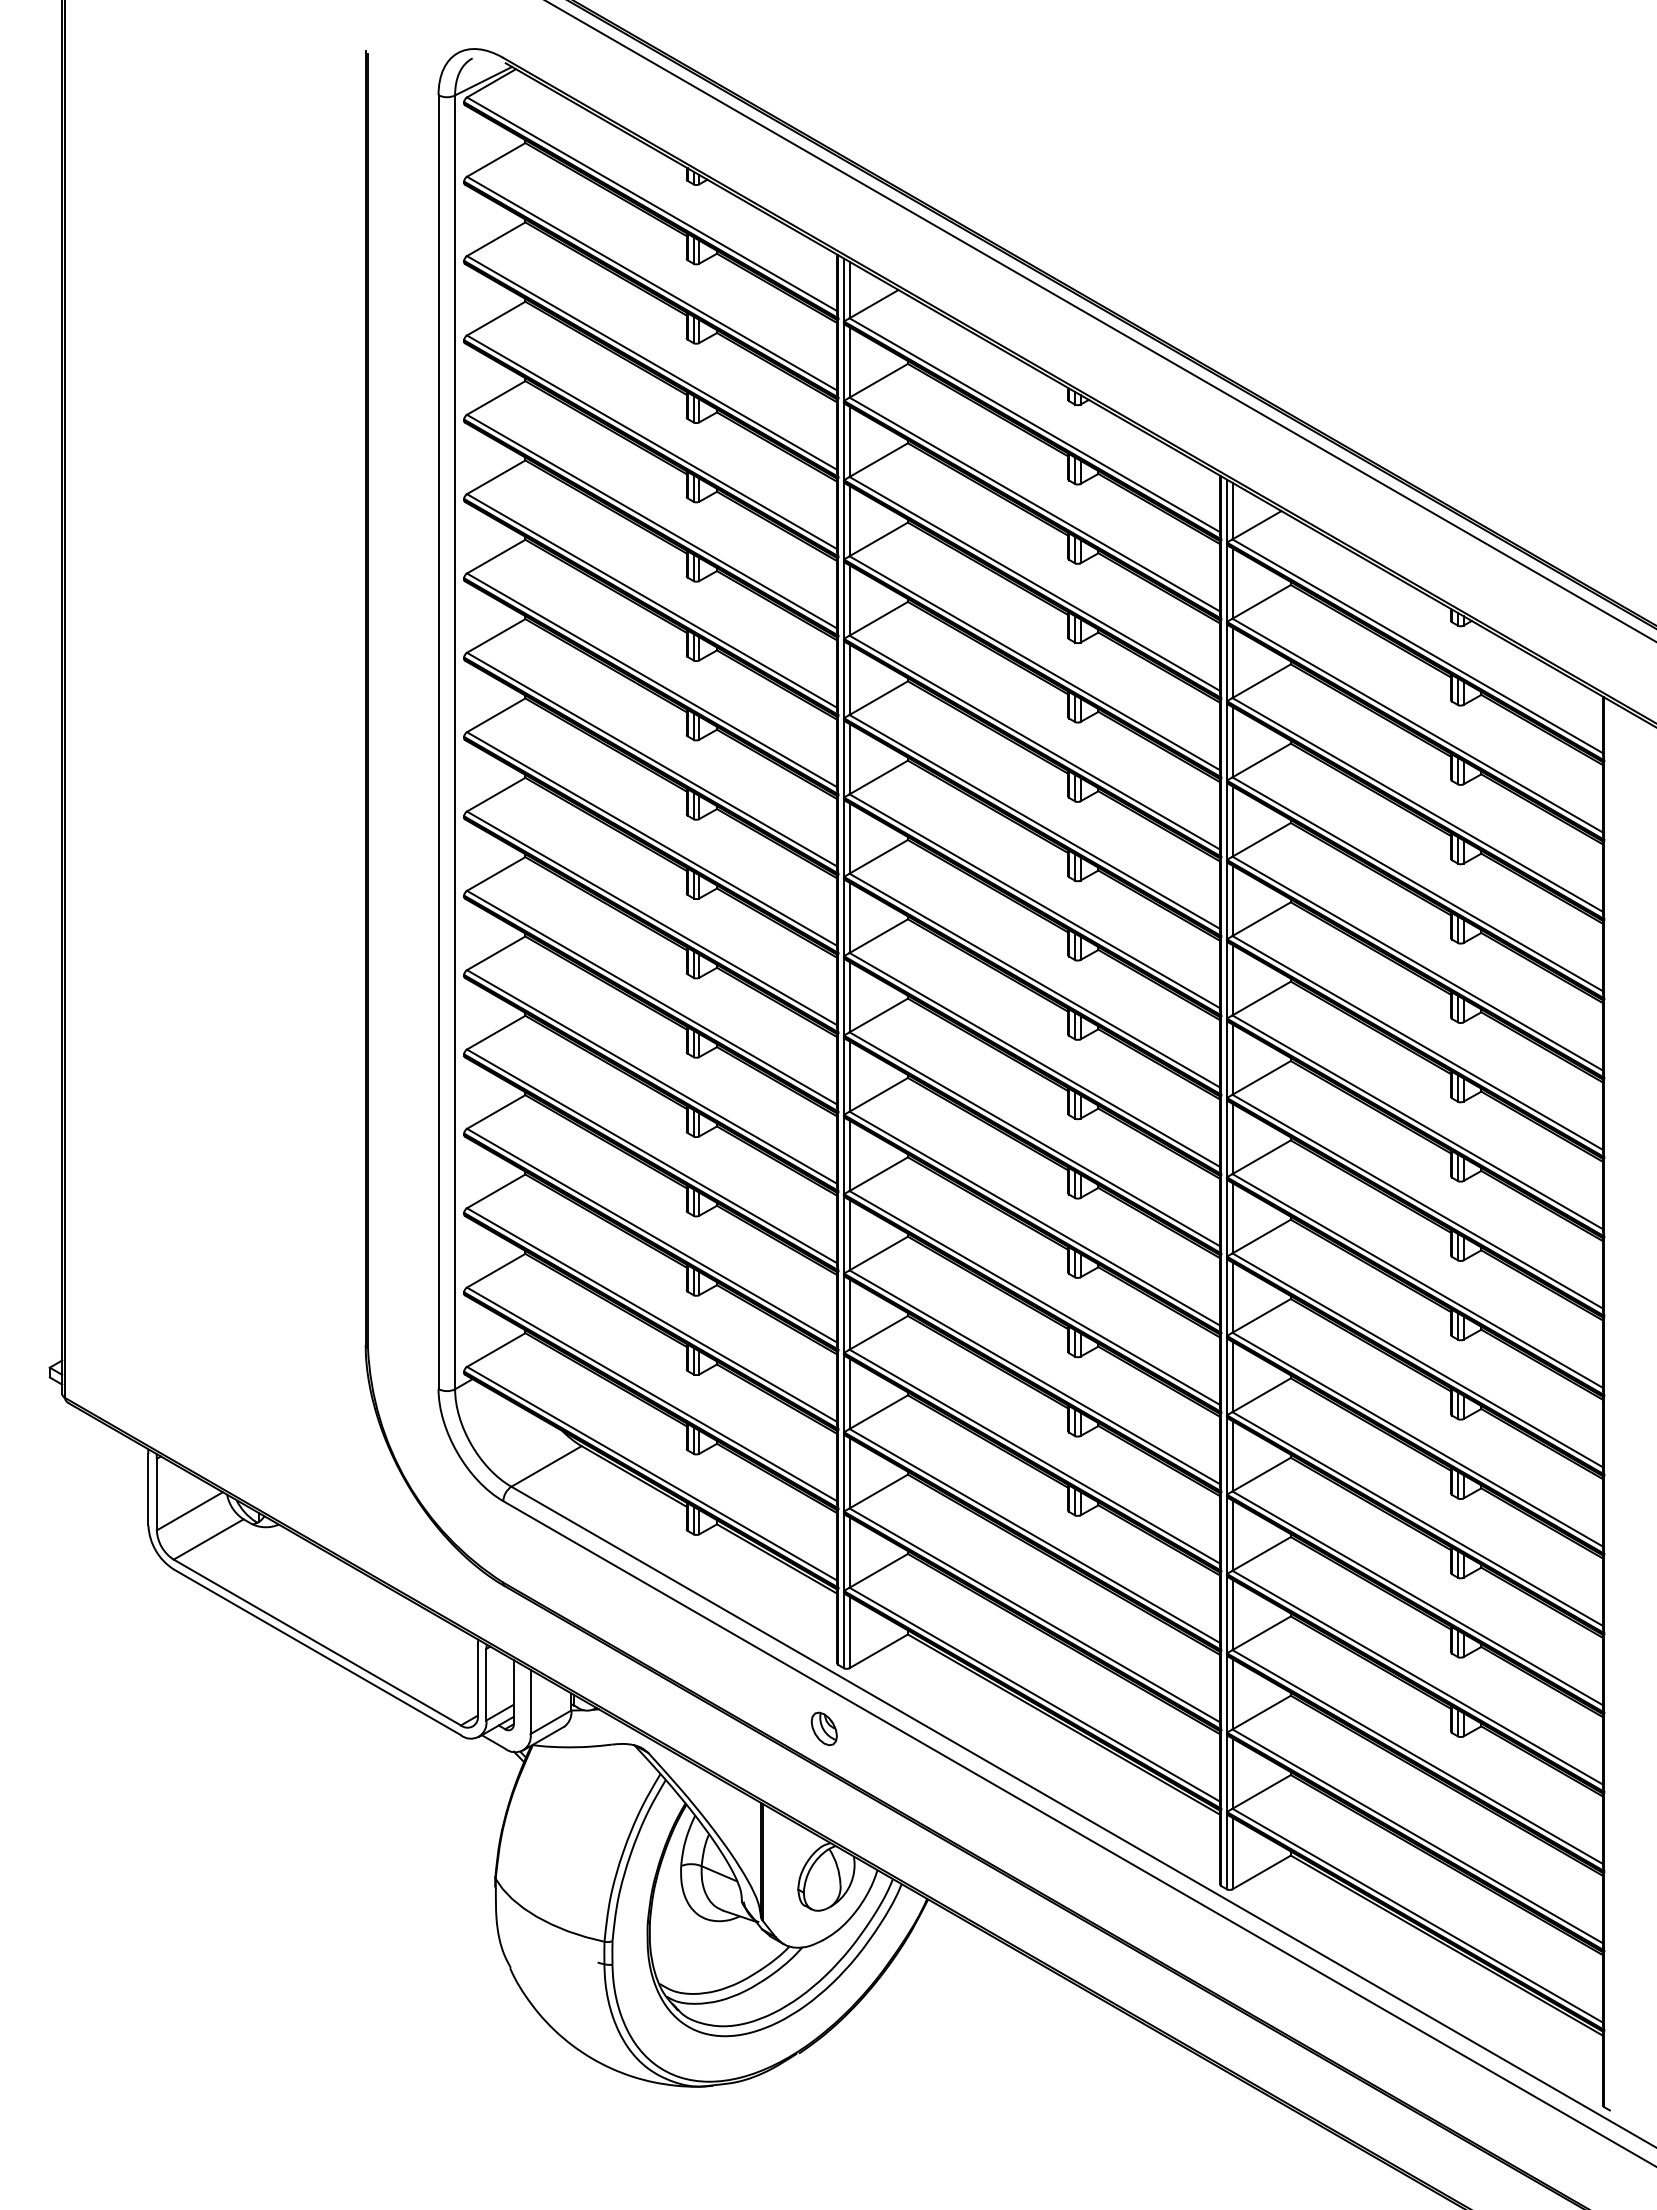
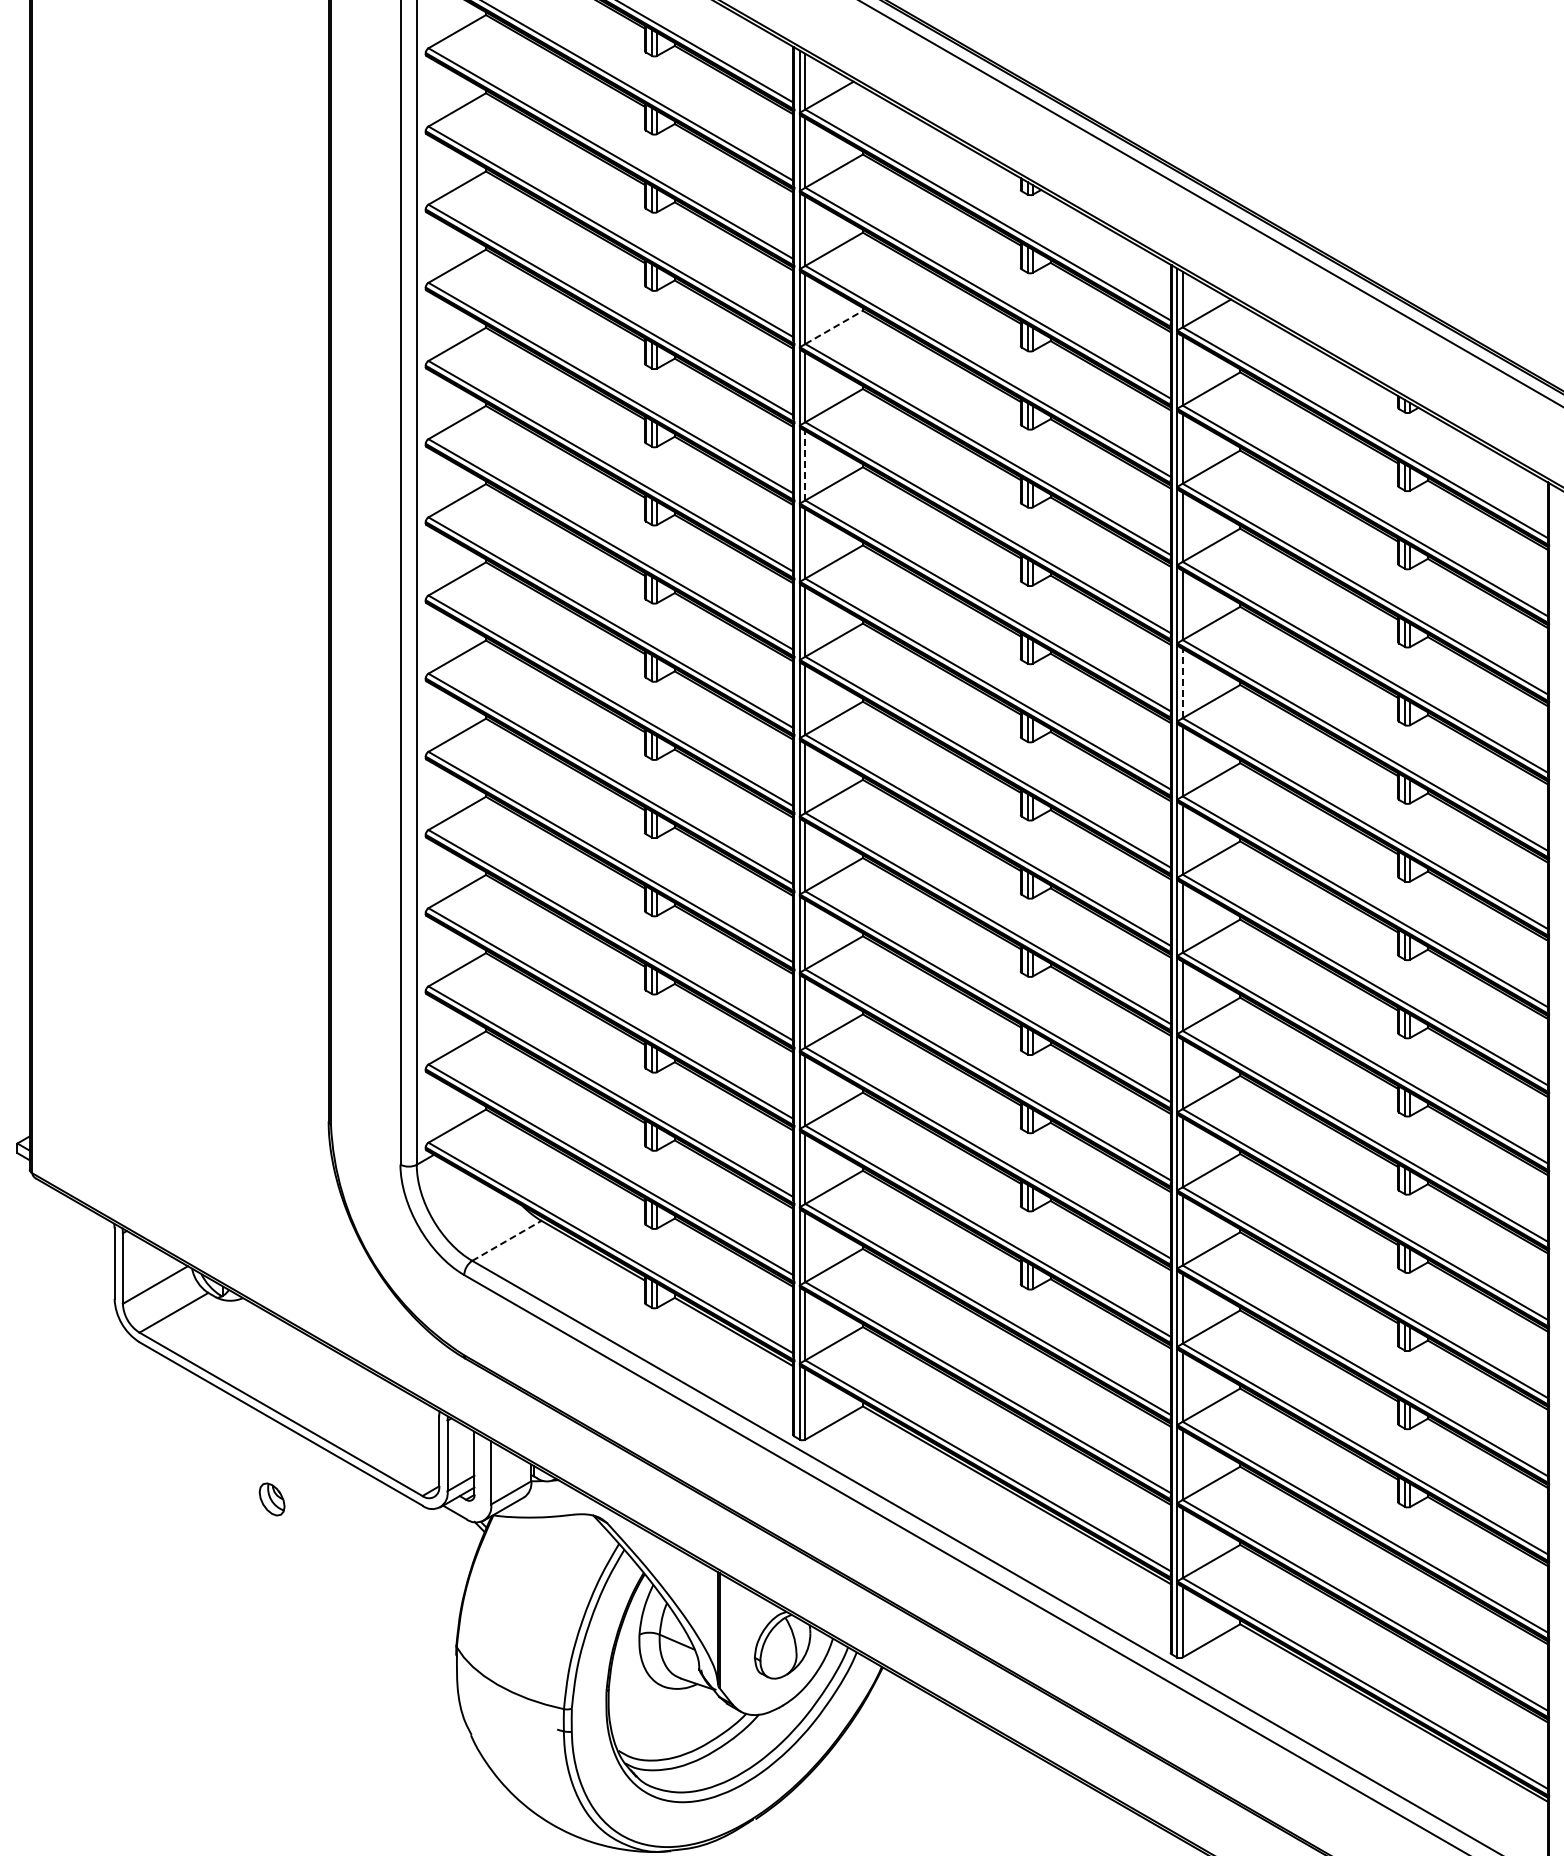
line: (878, 539) -> (833, 327), solid -> dashed
line: (849, 679) -> (805, 465), solid -> dashed
line: (1232, 900) -> (1182, 683), solid -> dashed
line: (546, 1466) -> (506, 1240), solid -> dashed
part: (823, 1728) -> (271, 1499), moved

